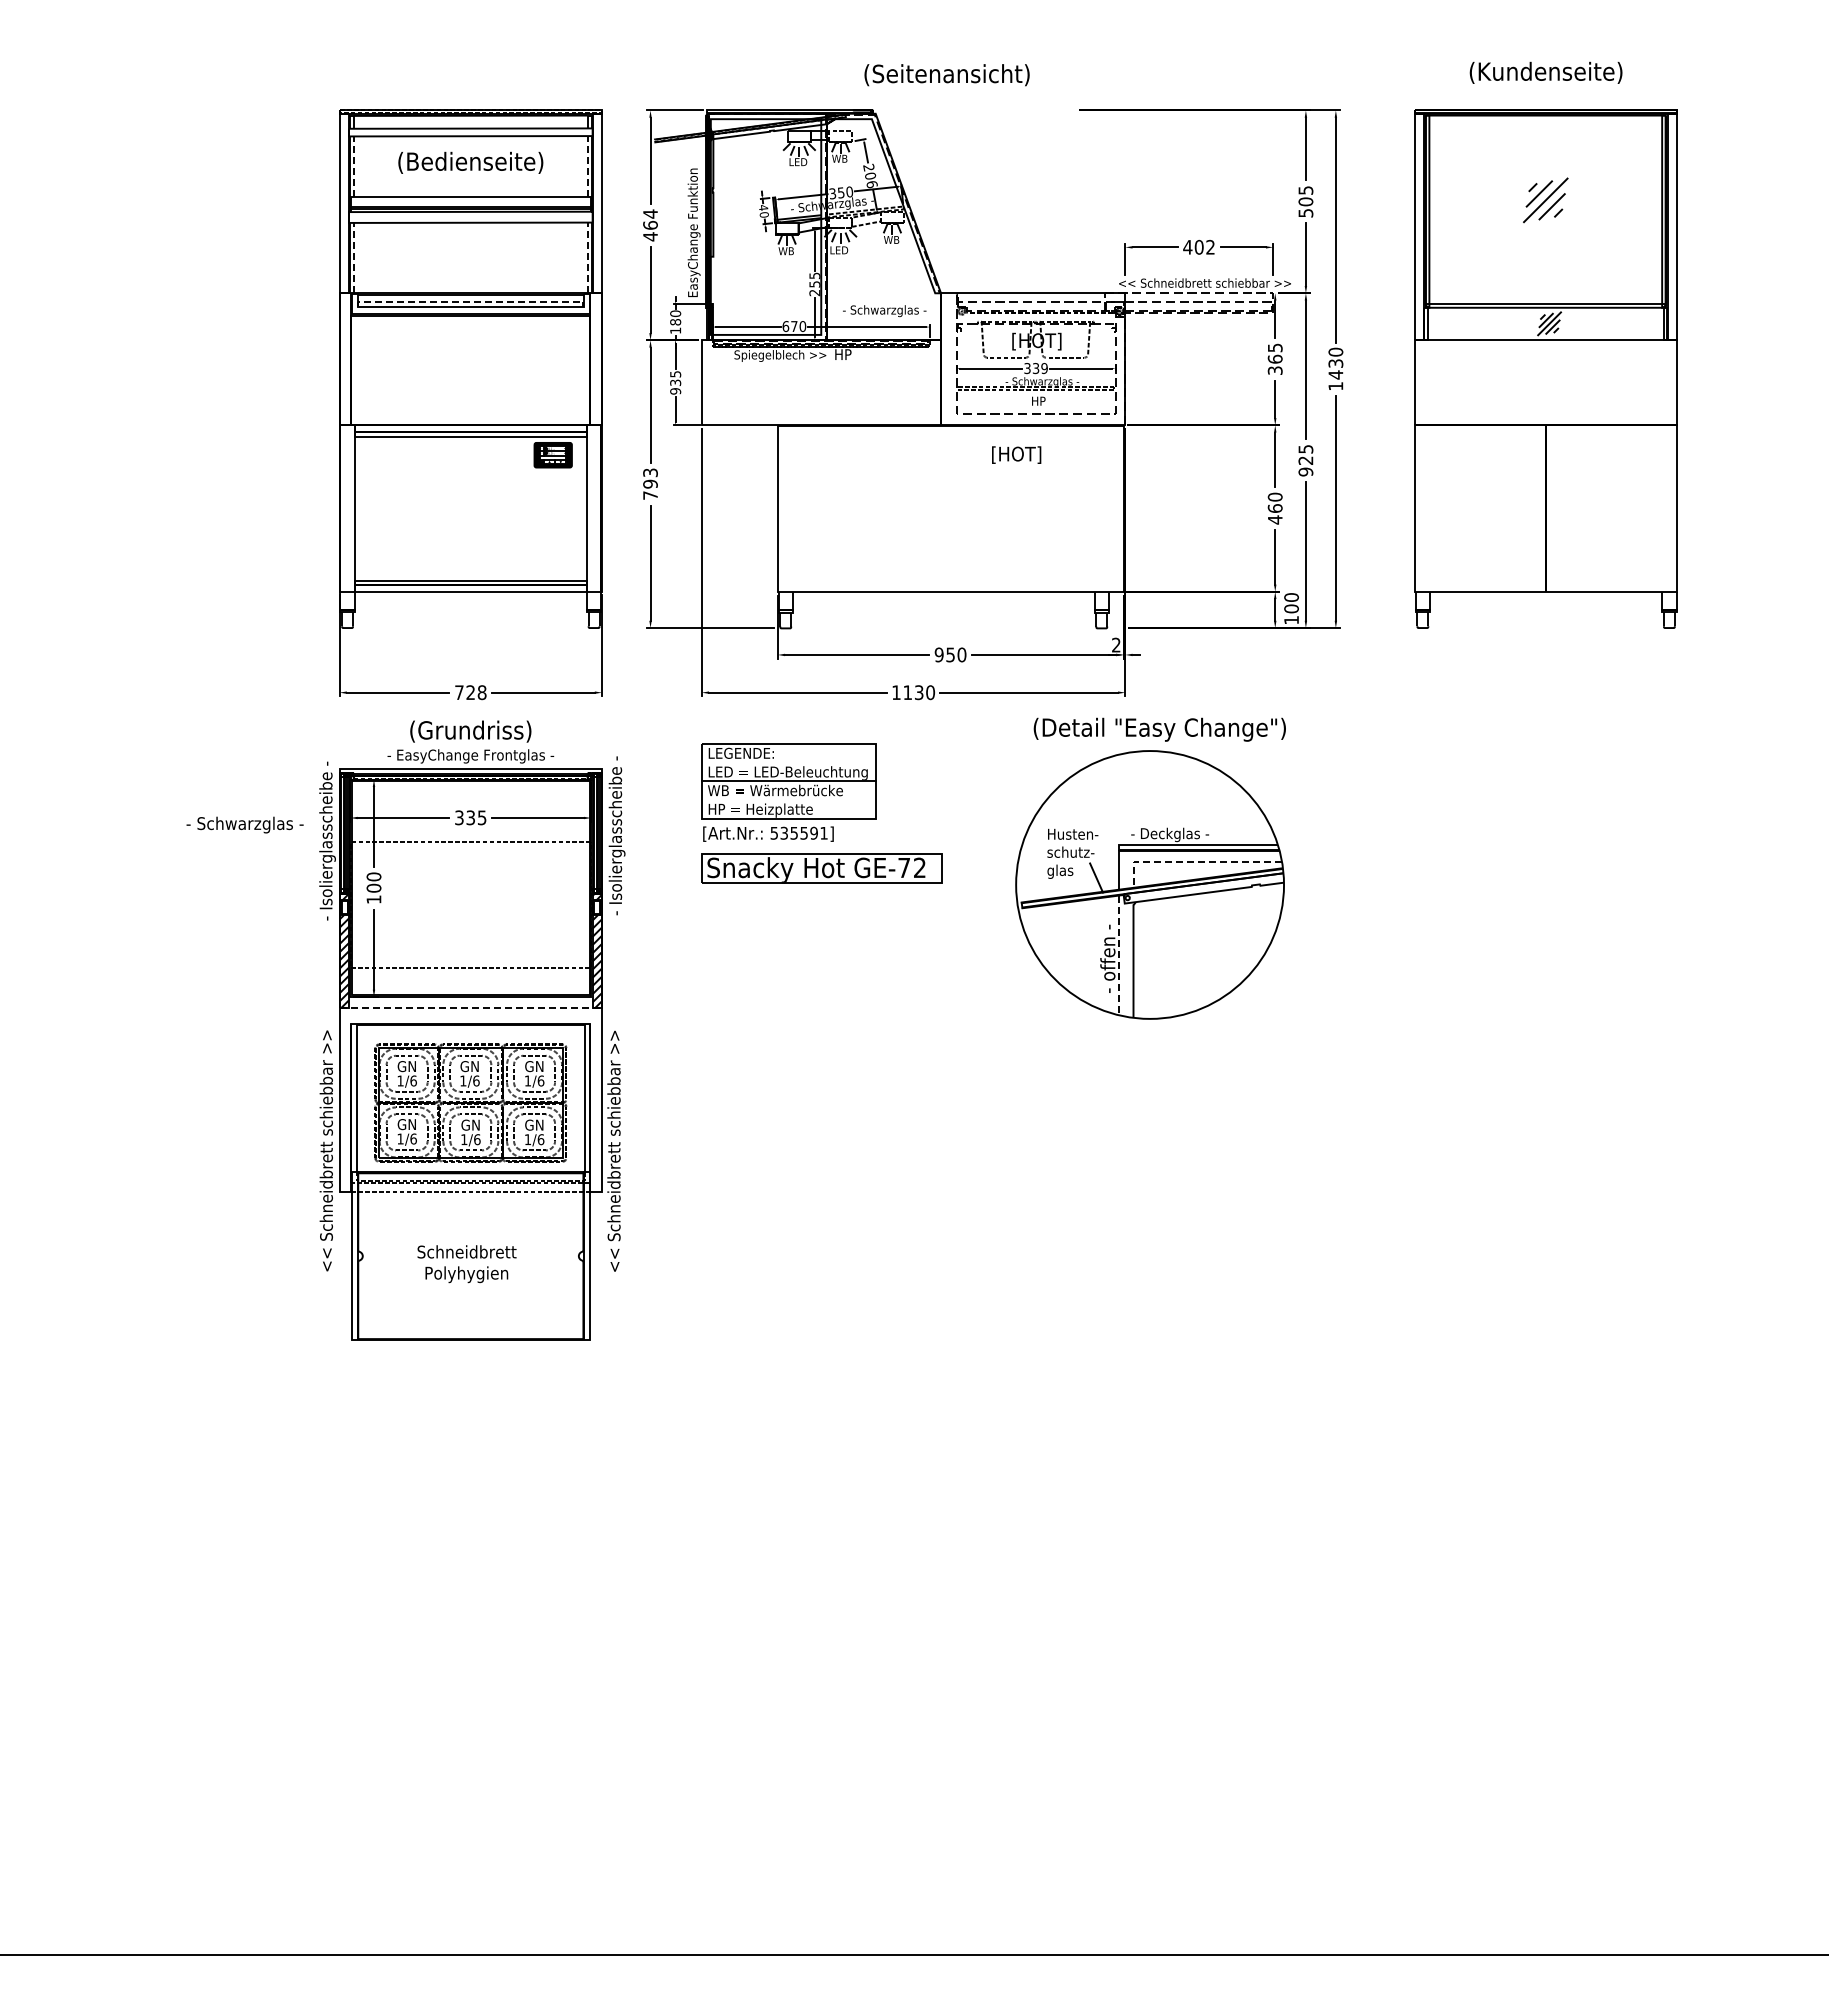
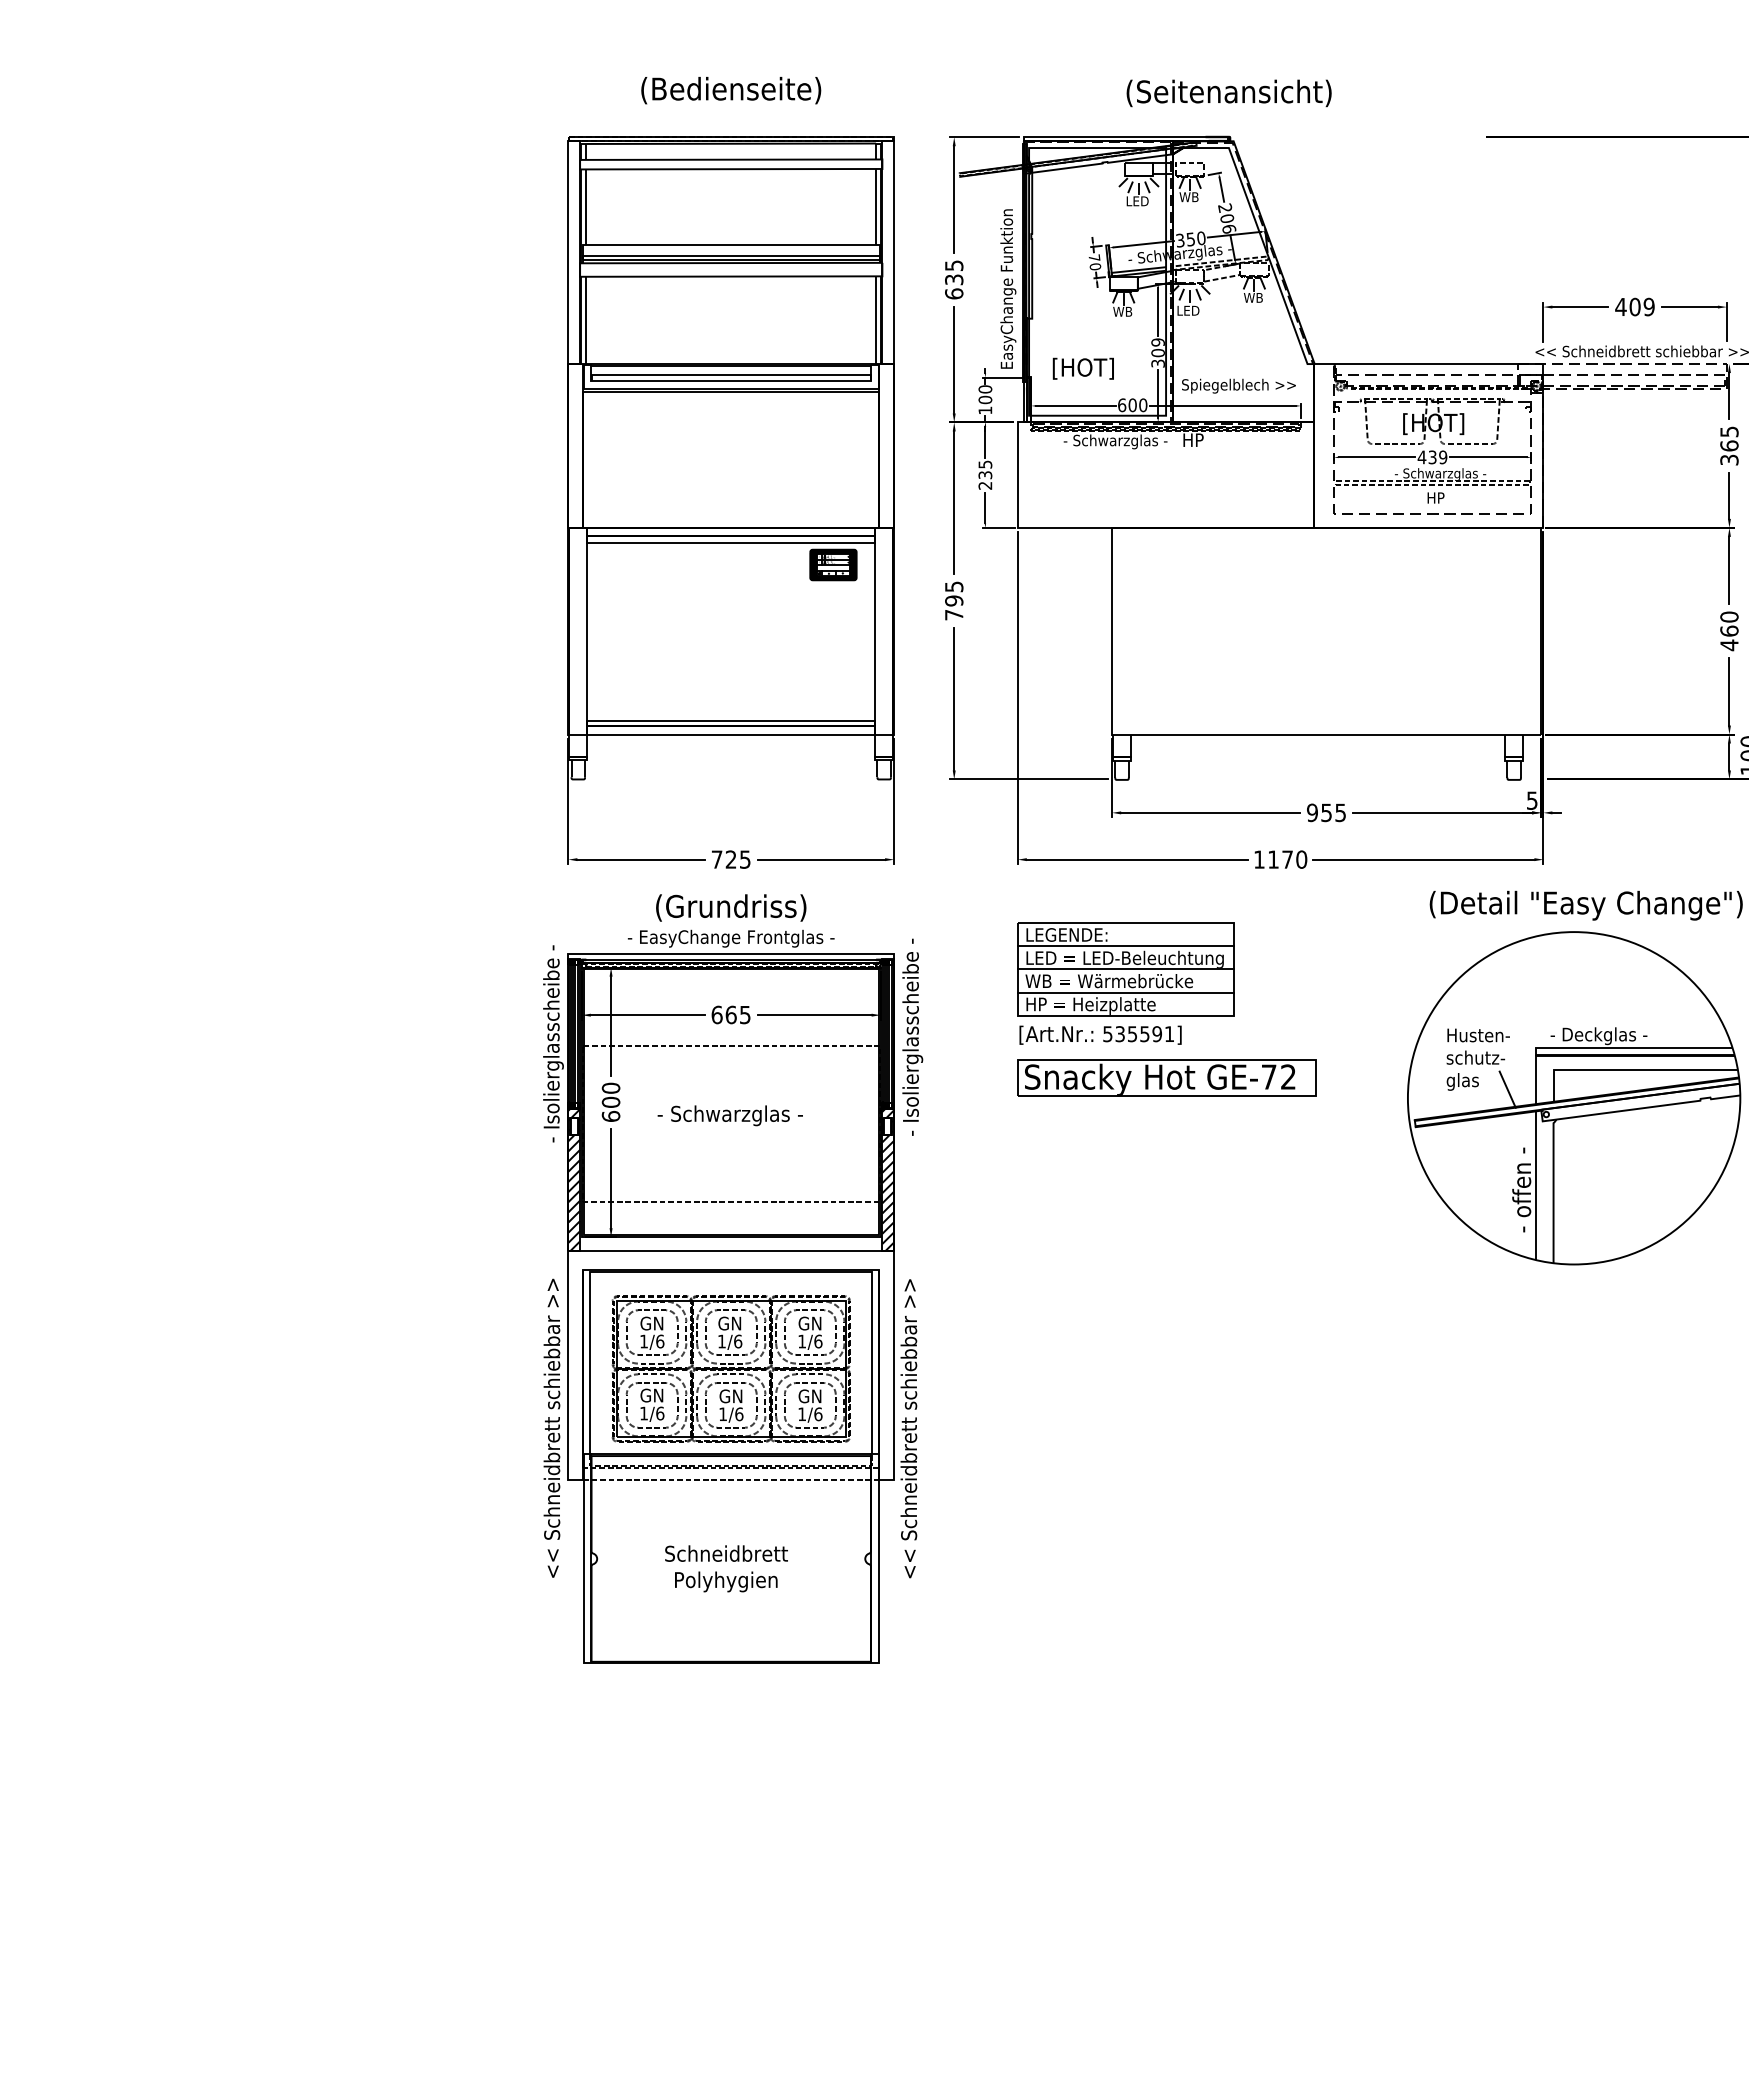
text: (946, 75) -> (1228, 93), moved
text: (470, 162) -> (730, 90), moved
line: (354, 166) -> (586, 206), dashed -> solid
line: (587, 166) -> (876, 206), dashed -> solid
text: (763, 207) -> (1094, 257), 40 -> 70
text: (650, 225) -> (954, 279), 464 -> 635
text: (1210, 247) -> (1649, 307), 402 -> 409
line: (354, 257) -> (586, 319), dashed -> solid
line: (587, 257) -> (876, 319), dashed -> solid
text: (814, 284) -> (1157, 353), 255 -> 309
line: (470, 301) -> (730, 374), dashed -> solid
text: (880, 311) -> (1239, 386), - Schwarzglas - -> Spiegelblech >>
text: (675, 321) -> (985, 399), 180 -> 100
text: (794, 326) -> (1132, 405), 670 -> 600
text: (780, 355) -> (1115, 441), Spiegelblech >> -> - Schwarzglas -
text: (1027, 368) -> (1422, 457), 339 -> 439
text: (675, 391) -> (985, 485), 935 -> 235
text: (1016, 454) -> (1083, 368), moved
text: (650, 472) -> (954, 586), 793 -> 795
text: (1116, 644) -> (1532, 799), 2 -> 5
text: (961, 654) -> (1340, 812), 950 -> 955
text: (481, 692) -> (744, 859), 728 -> 725
text: (919, 692) -> (1287, 859), 1130 -> 1170
line: (788, 762) -> (1125, 946), added
line: (788, 799) -> (1125, 992), added
text: (465, 817) -> (724, 1014), 335 -> 665
text: (244, 824) -> (729, 1115), moved
line: (1194, 861) -> (1629, 1069), dashed -> solid
text: (373, 899) -> (610, 1116), 100 -> 600
line: (1119, 955) -> (1536, 1185), dashed -> solid
line: (471, 1007) -> (732, 1250), dashed -> solid

